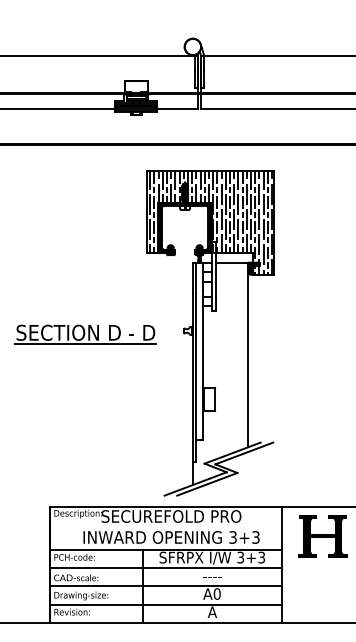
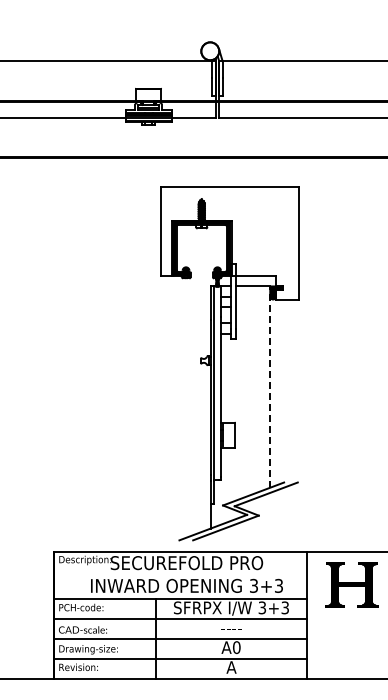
hatch: (210, 223) -> (229, 243), removed
part: (85, 334) -> (93, 364), removed
line: (248, 355) -> (270, 387), solid -> dashed

